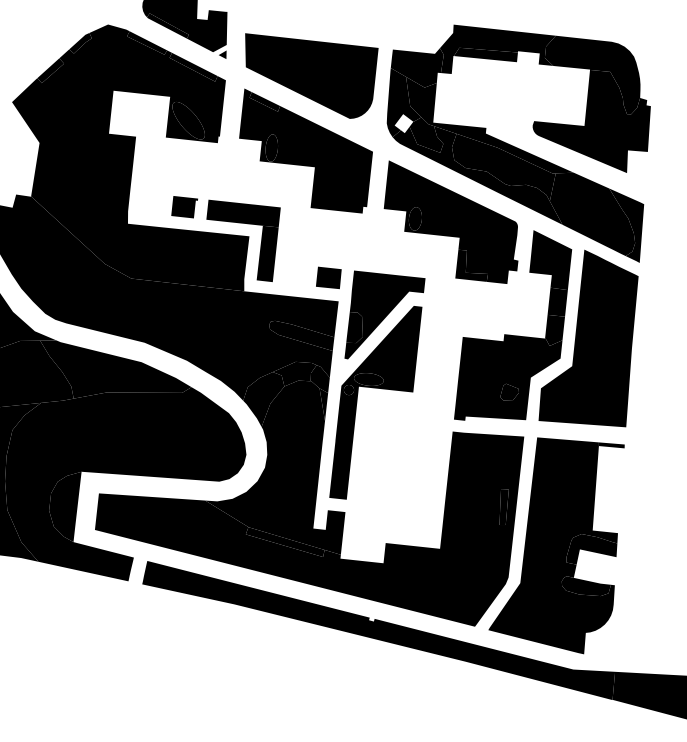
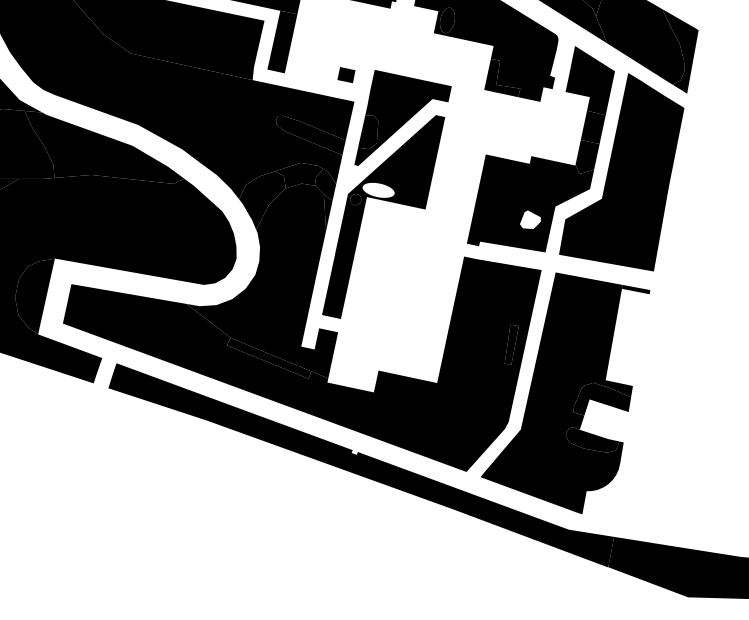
part: (328, 277) -> (346, 74), size x0.6
fill: (368, 379) -> (378, 190), removed
fill: (509, 391) -> (530, 219), removed

